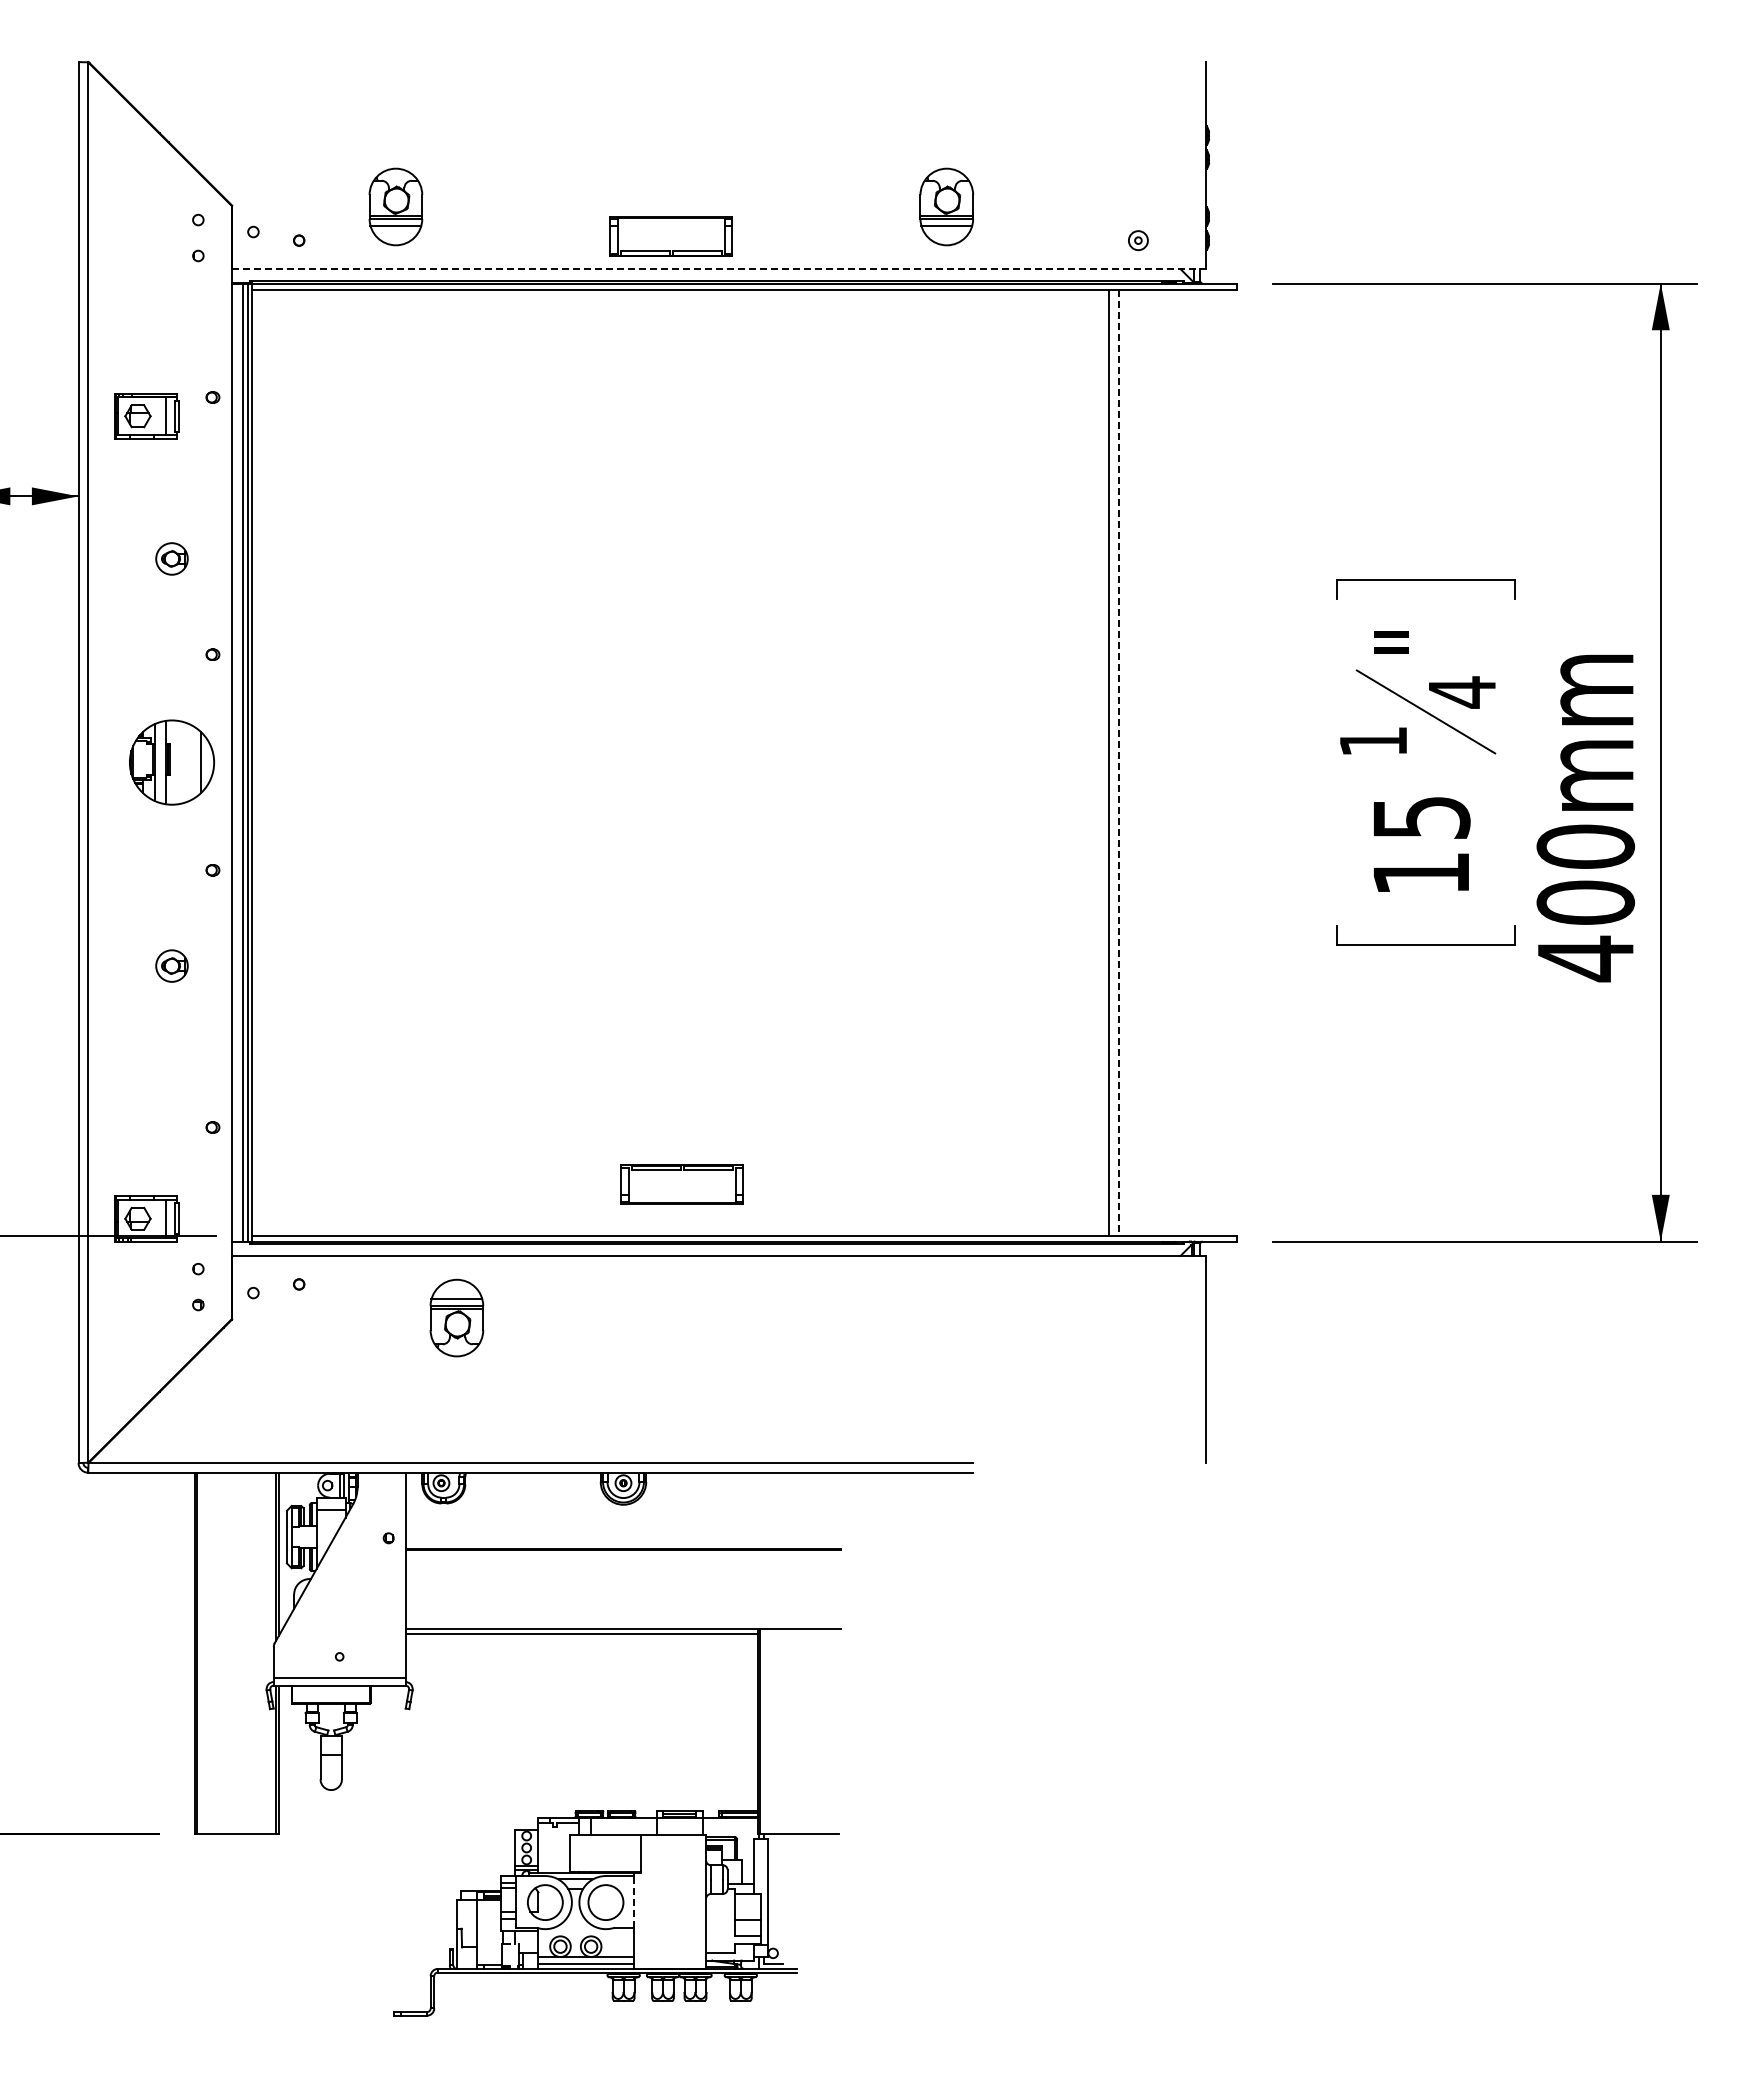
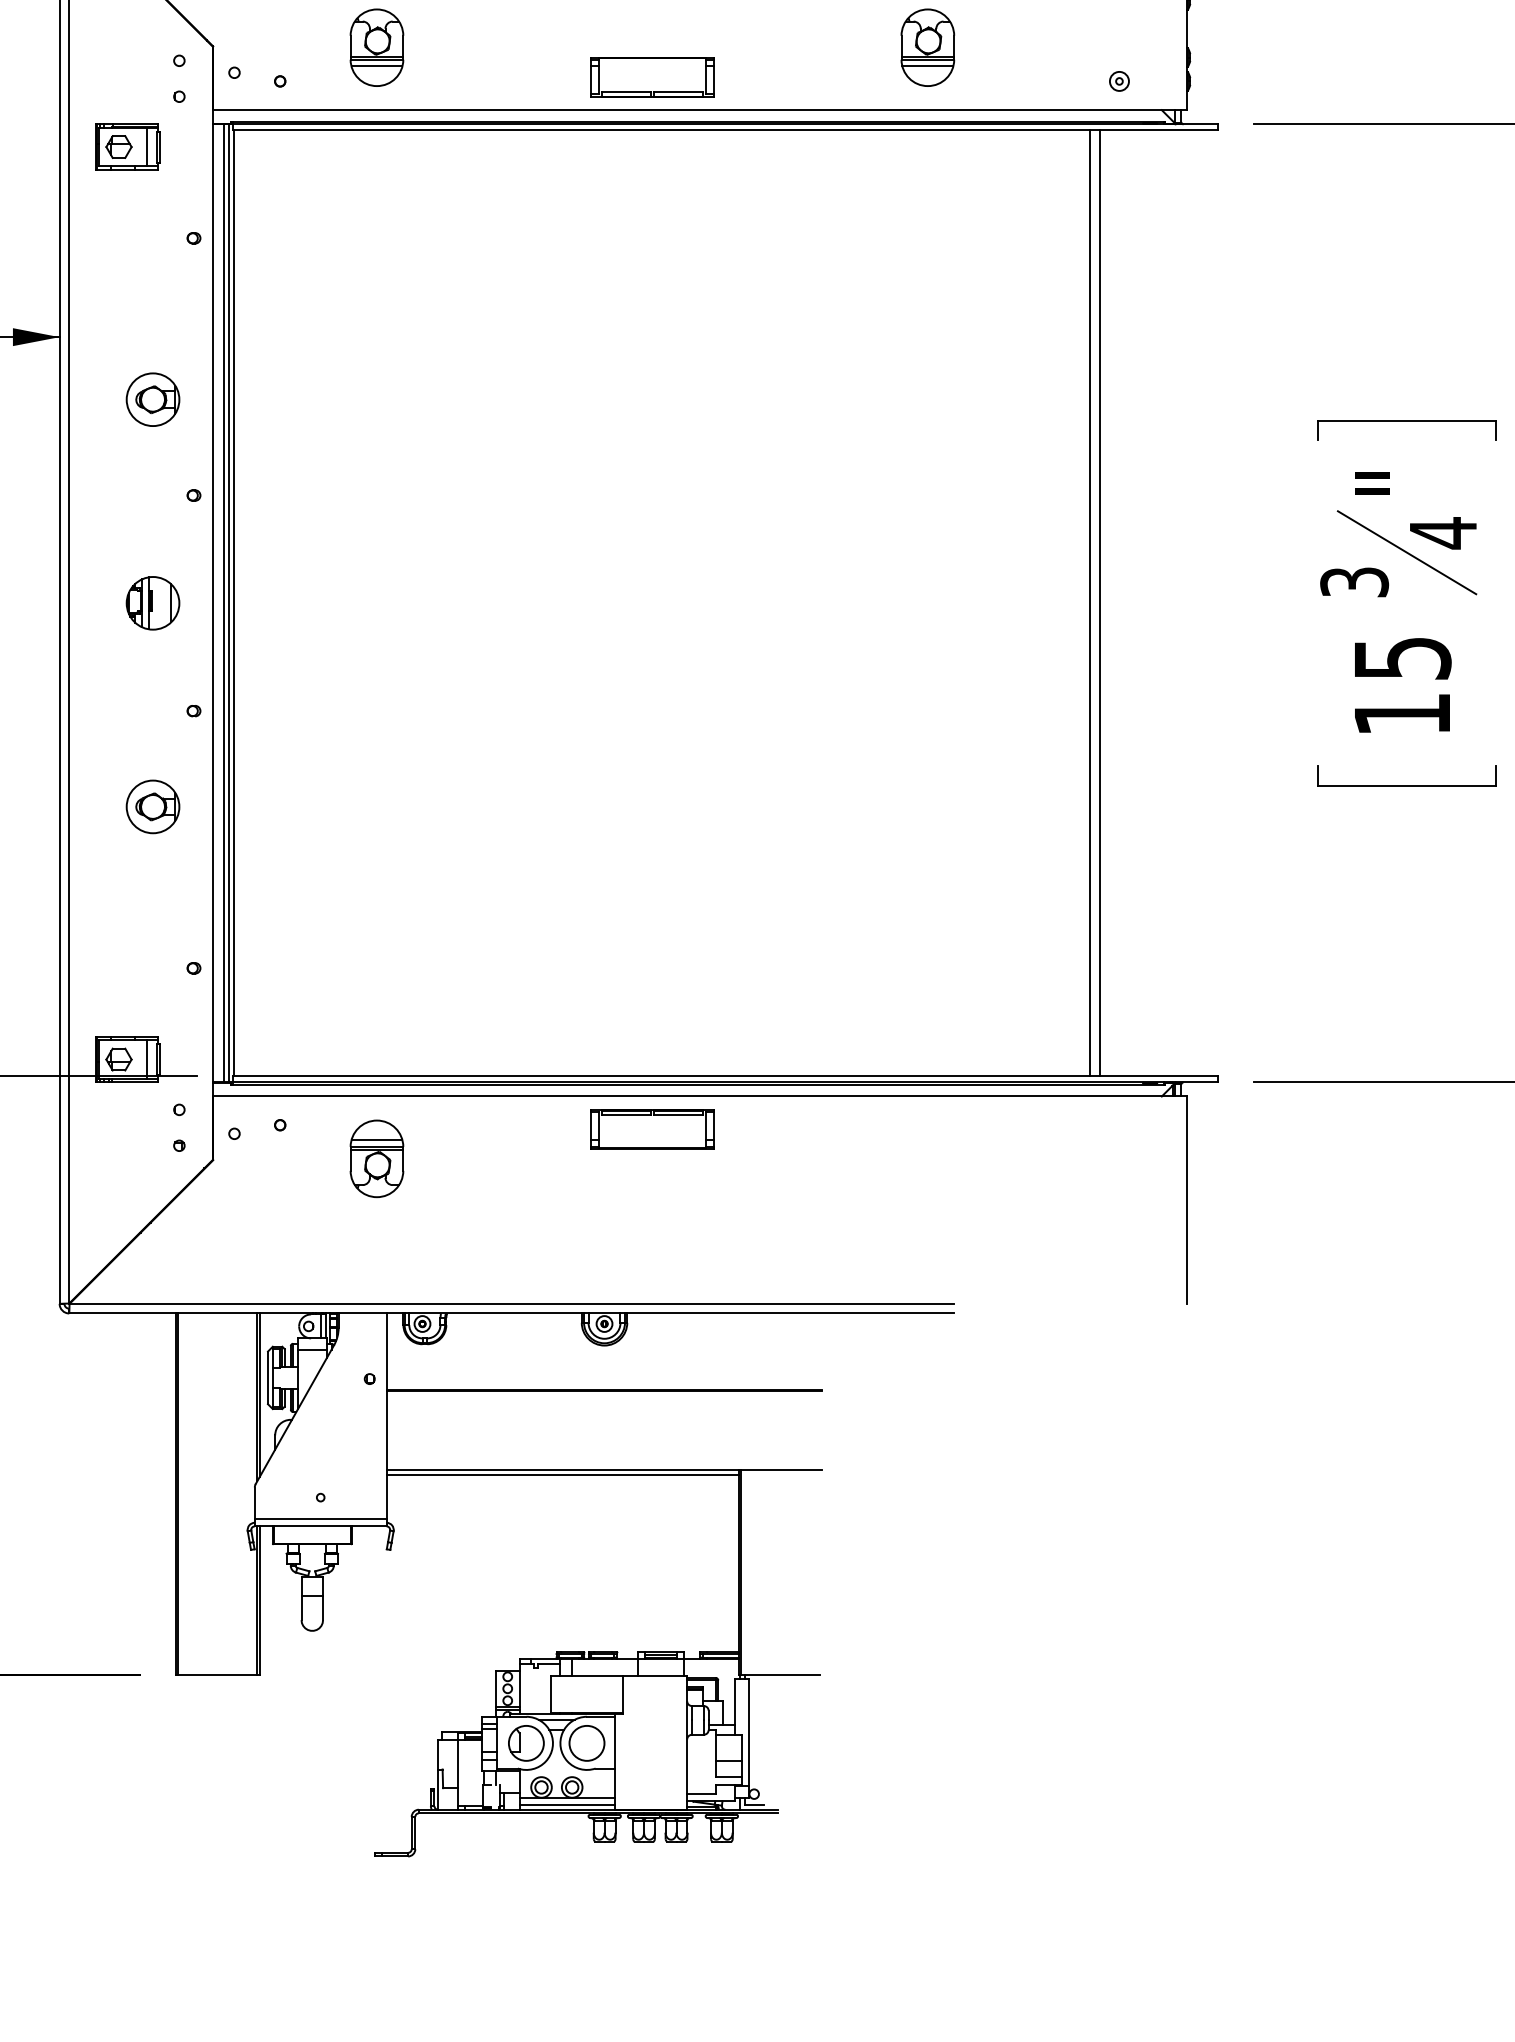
line: (718, 269) -> (699, 110), dashed -> solid
part: (146, 416) -> (127, 147), moved
part: (171, 558) -> (152, 399), size x1.67
text: (1373, 741) -> (1354, 582), 1 -> 3
part: (171, 762) -> (152, 603), size x0.62
line: (1118, 763) -> (1099, 604), dashed -> solid
part: (171, 965) -> (152, 806), size x1.67
part: (681, 1184) -> (651, 1129), moved
part: (456, 1317) -> (376, 1158), moved
line: (634, 1901) -> (615, 1742), dashed -> solid

